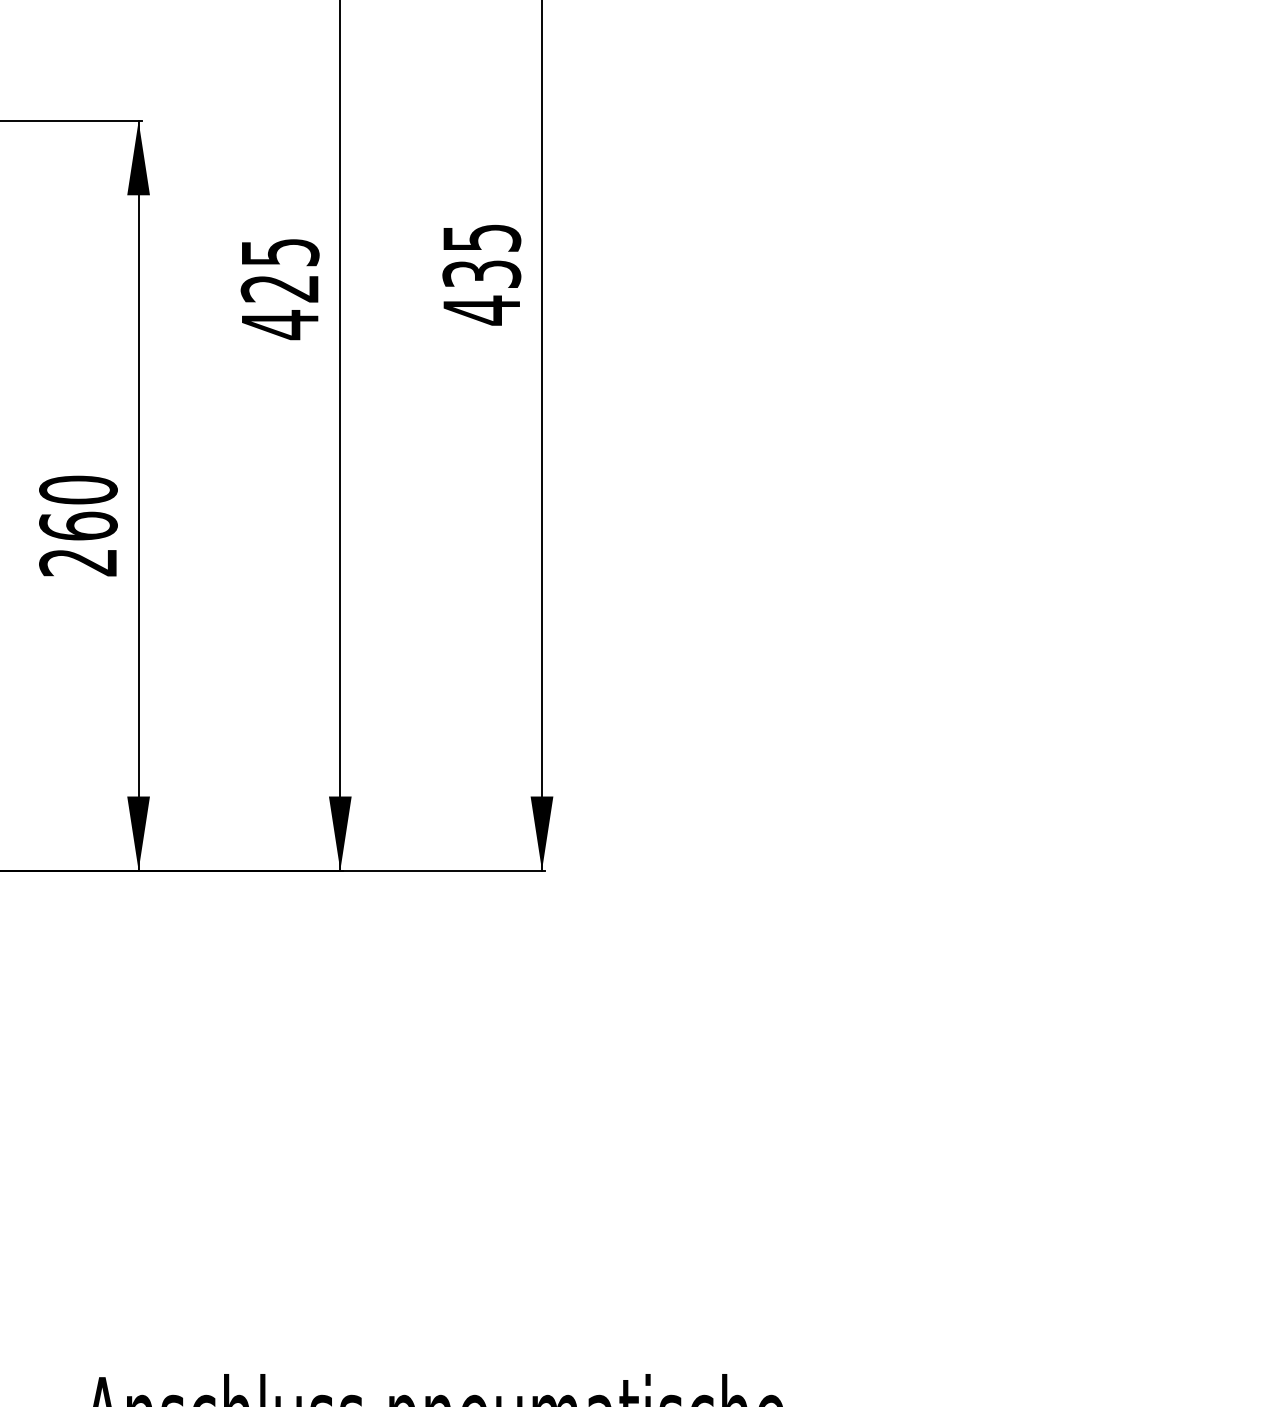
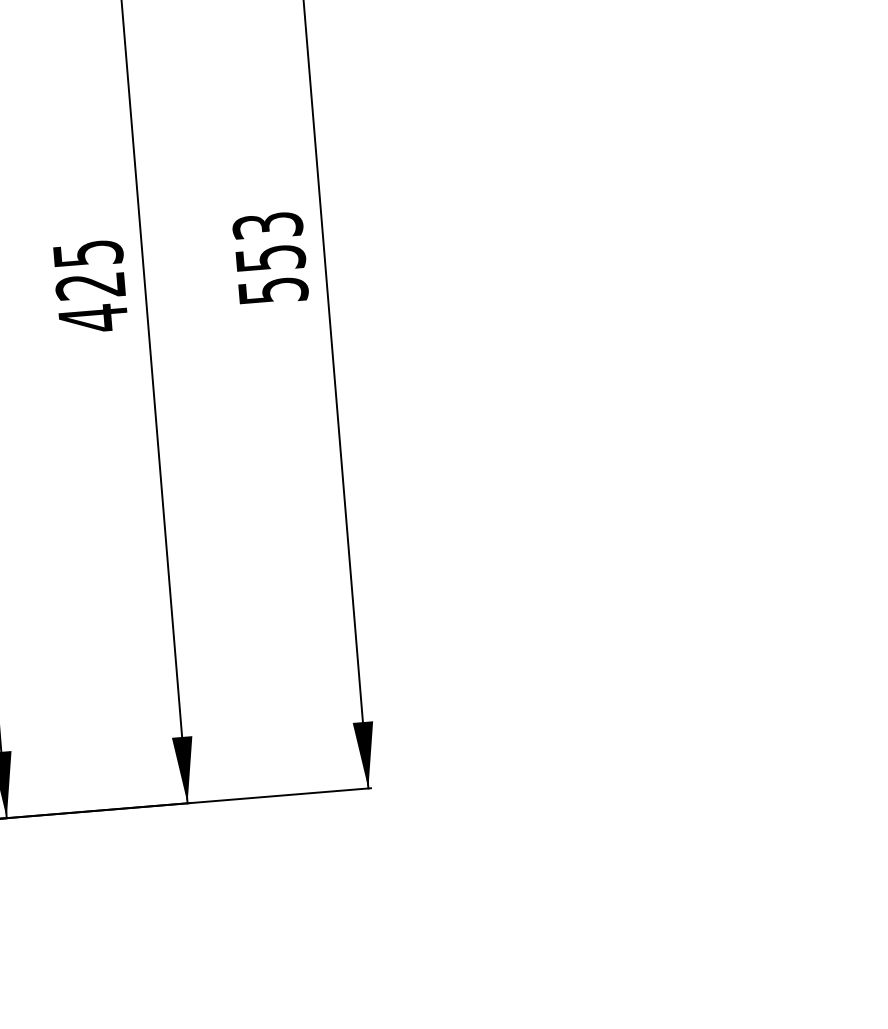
text: (481, 274) -> (270, 258), 435 -> 553

